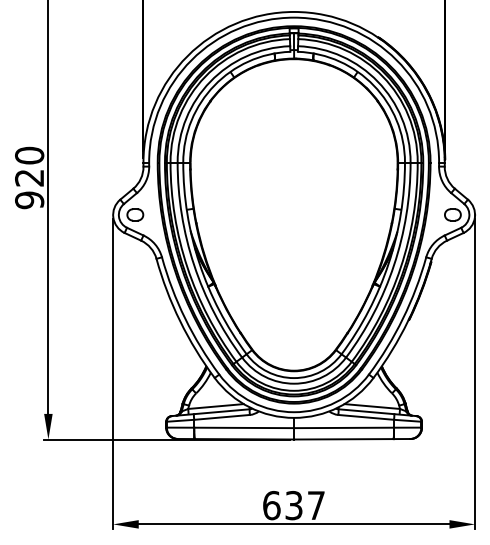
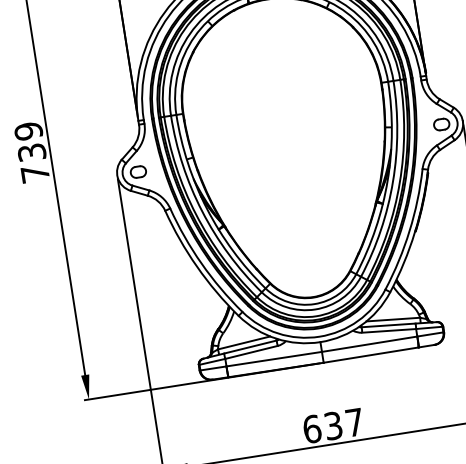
text: (29, 177) -> (31, 152), 920 -> 739

